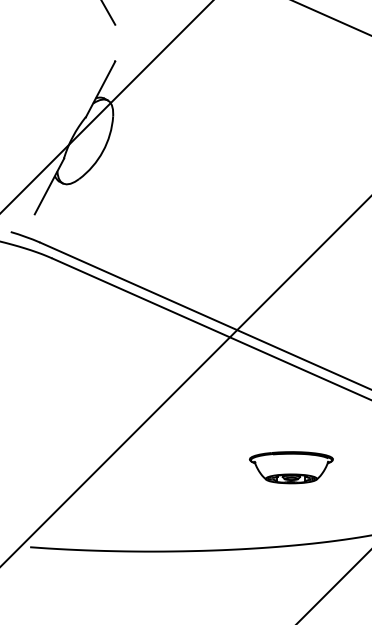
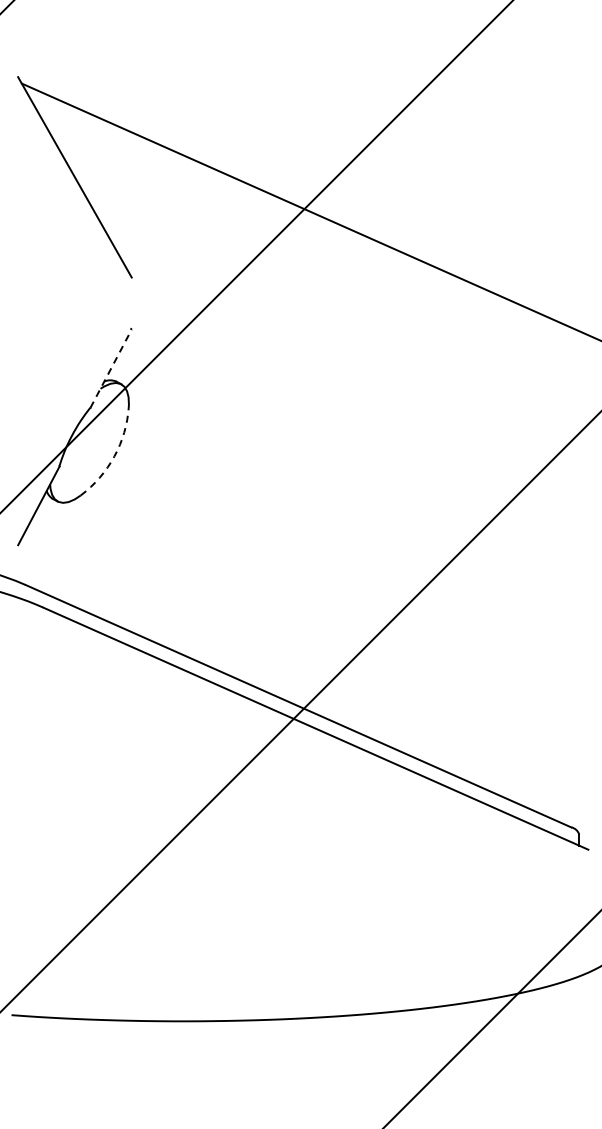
line: (100, 89) -> (111, 368), solid -> dashed
arc: (103, 151) -> (114, 456), solid -> dashed
part: (291, 467) -> (380, 902), removed

